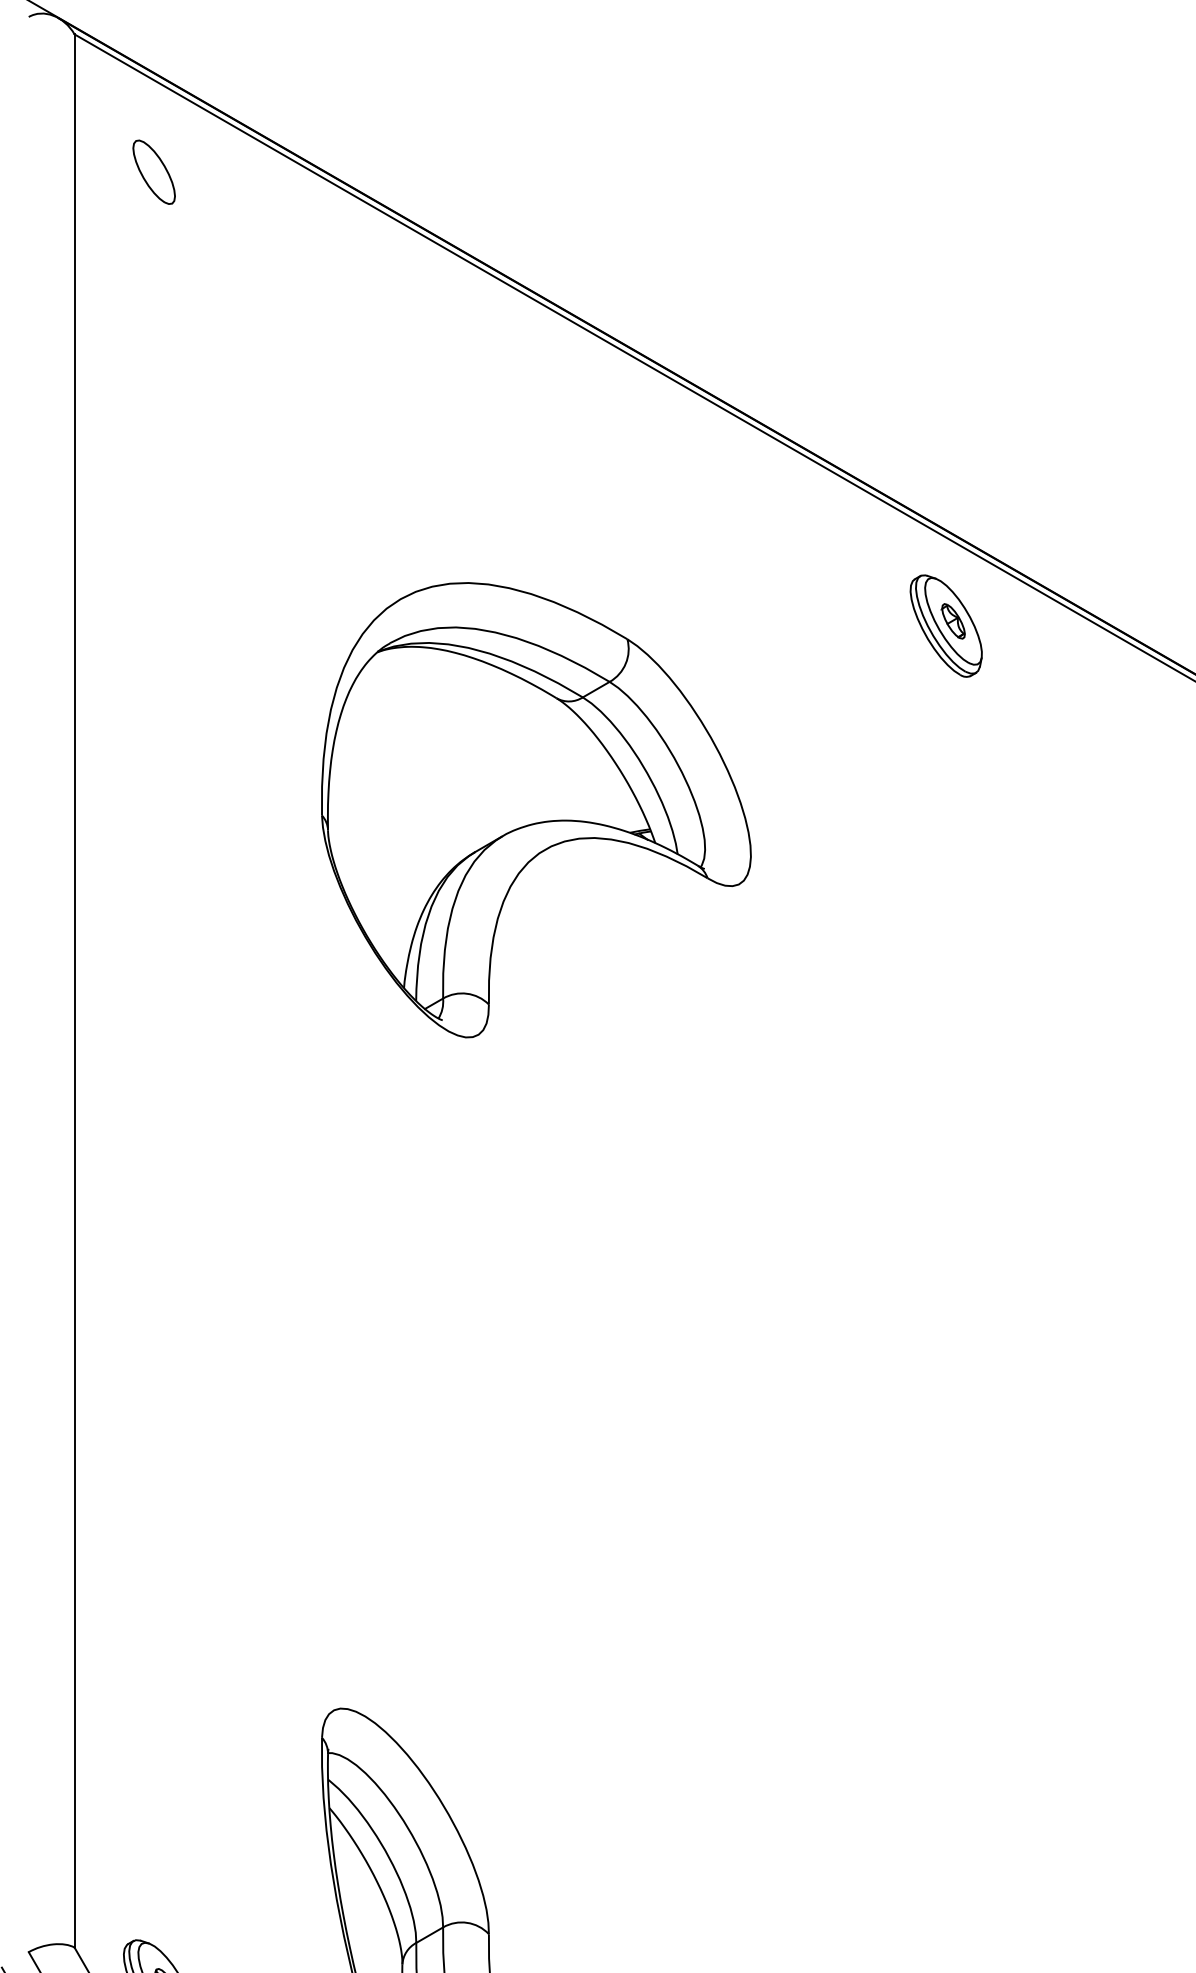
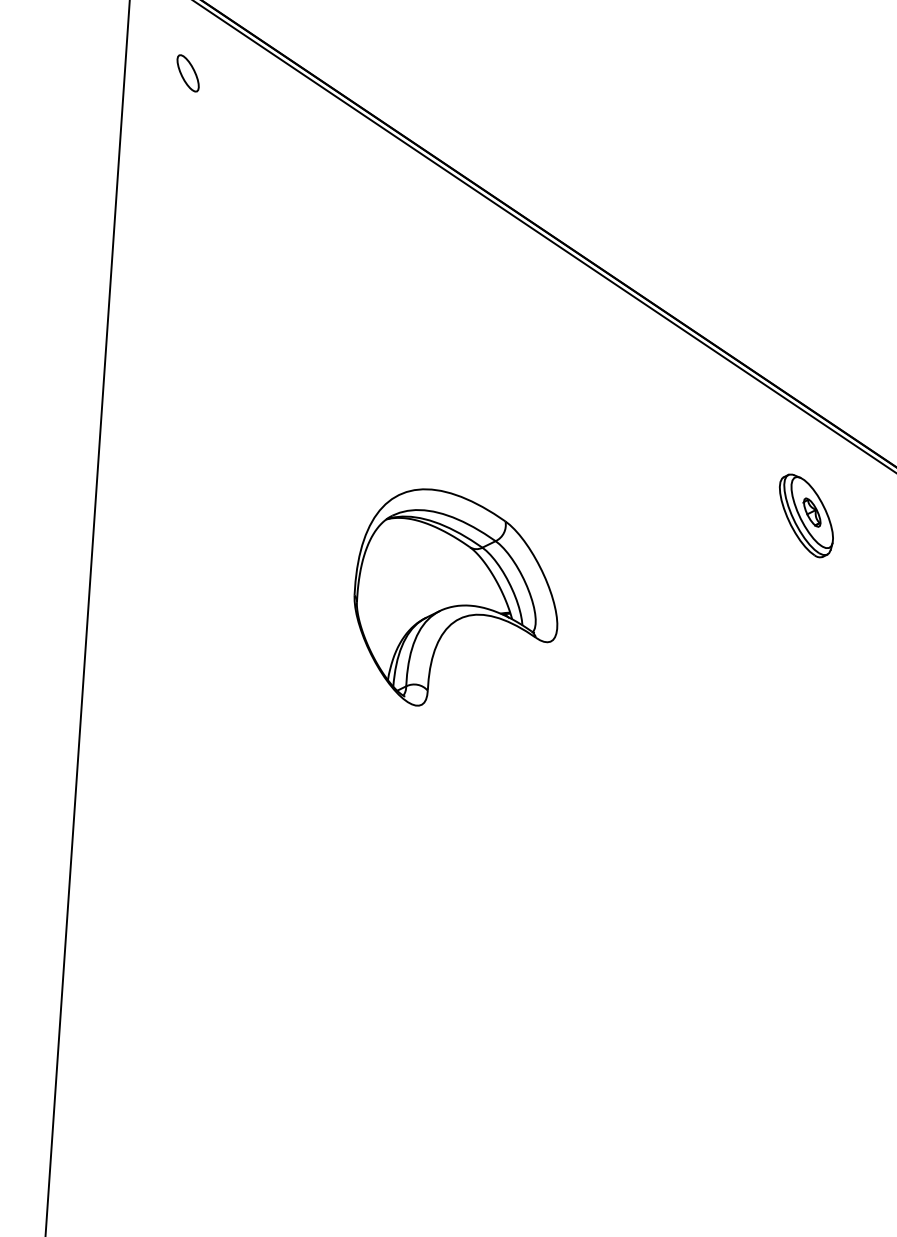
part: (153, 171) -> (187, 72), size x0.7
part: (945, 625) -> (805, 515), moved
part: (536, 810) -> (456, 599), size x0.6

